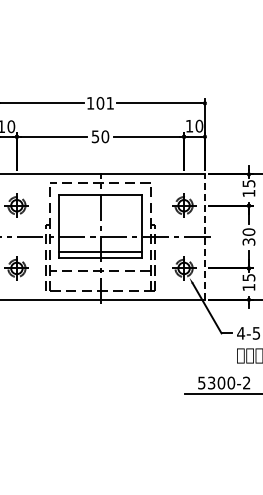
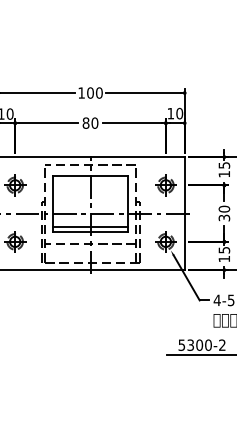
text: (110, 102) -> (99, 92), 101 -> 100
text: (95, 136) -> (86, 122), 50 -> 80
line: (204, 237) -> (184, 213), dashed -> solid

